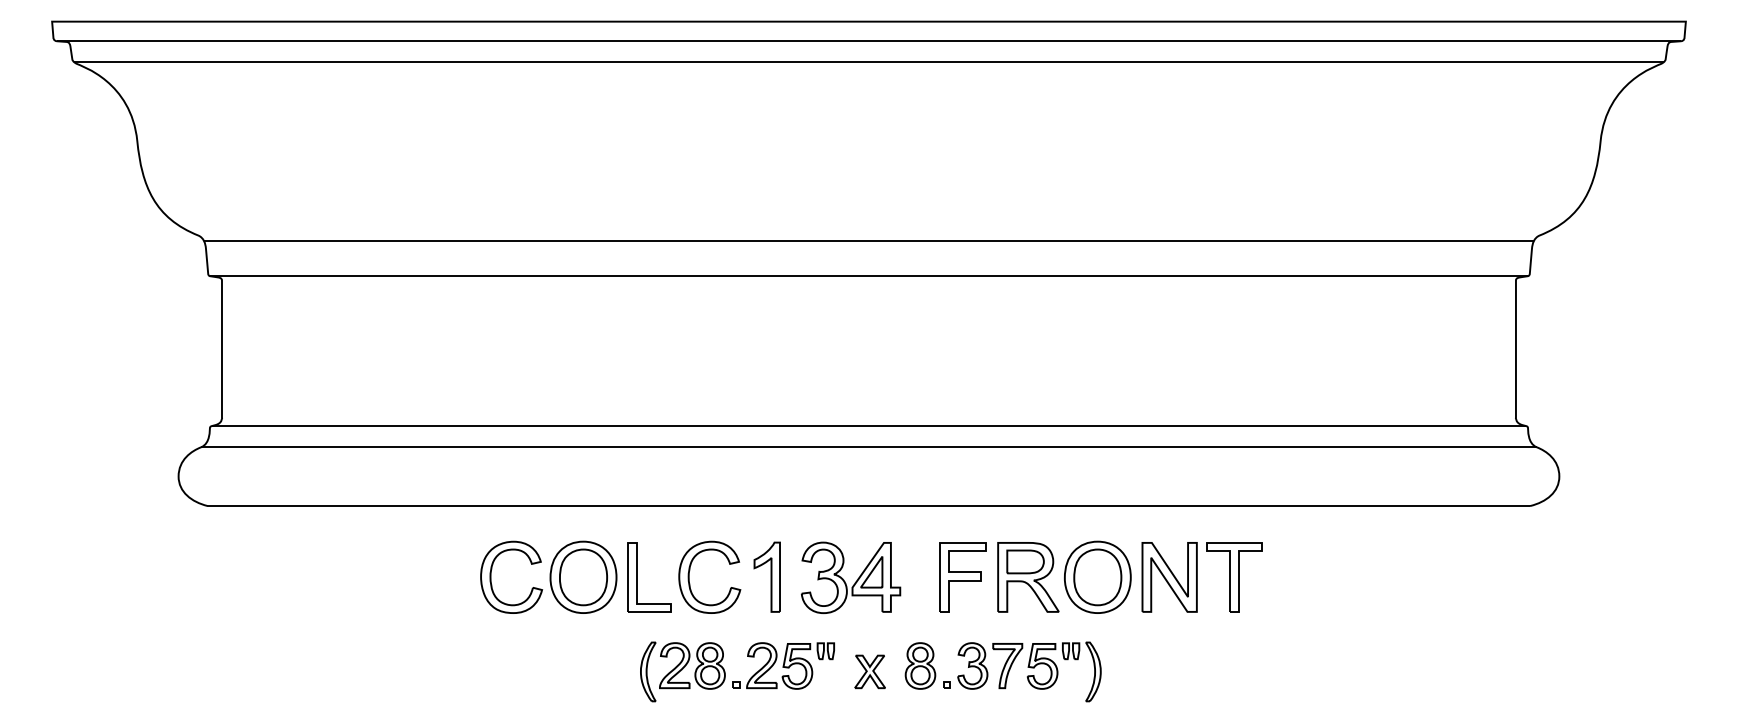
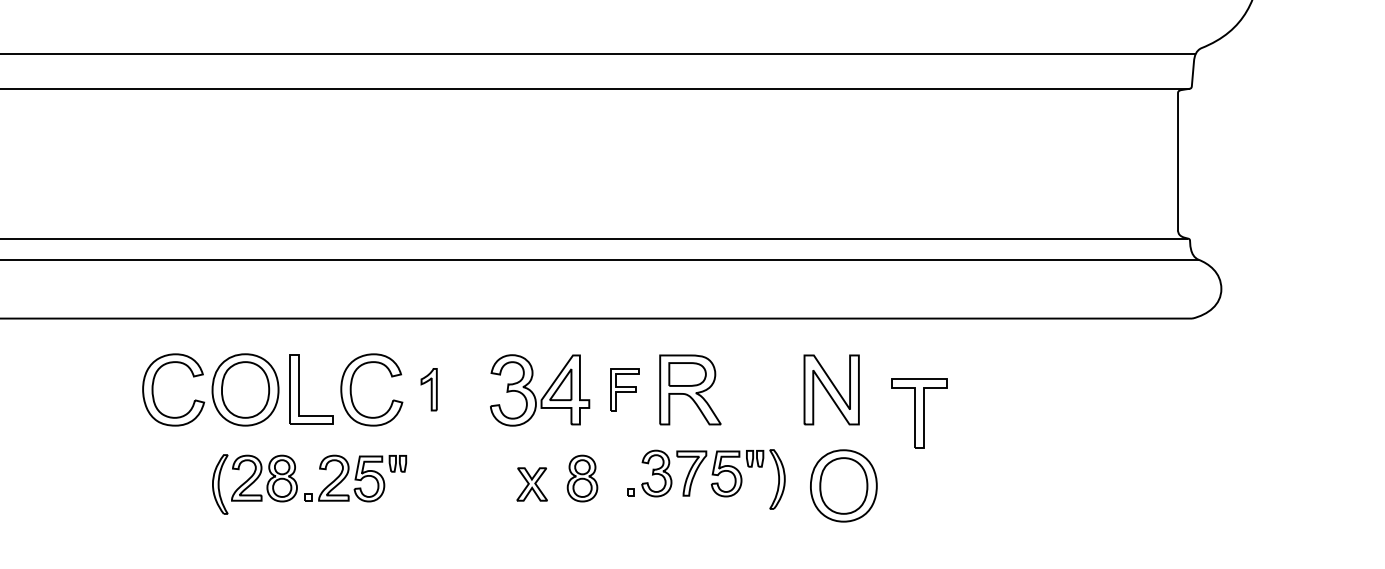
part: (766, 576) -> (428, 389), size x0.6
part: (1097, 576) -> (843, 485), moved
part: (851, 577) -> (540, 390), moved
part: (962, 577) -> (624, 390), size x0.6
part: (1234, 577) -> (919, 414), moved
part: (1027, 667) -> (711, 475), moved
part: (737, 681) -> (309, 494), moved

